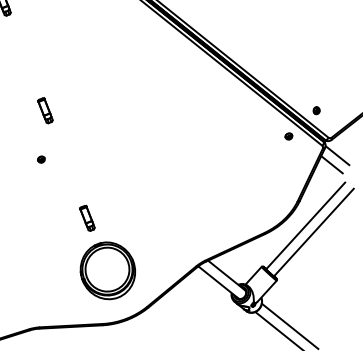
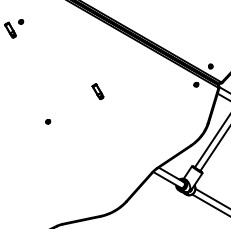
part: (44, 110) -> (97, 91), moved
part: (105, 252) -> (95, 172), removed

